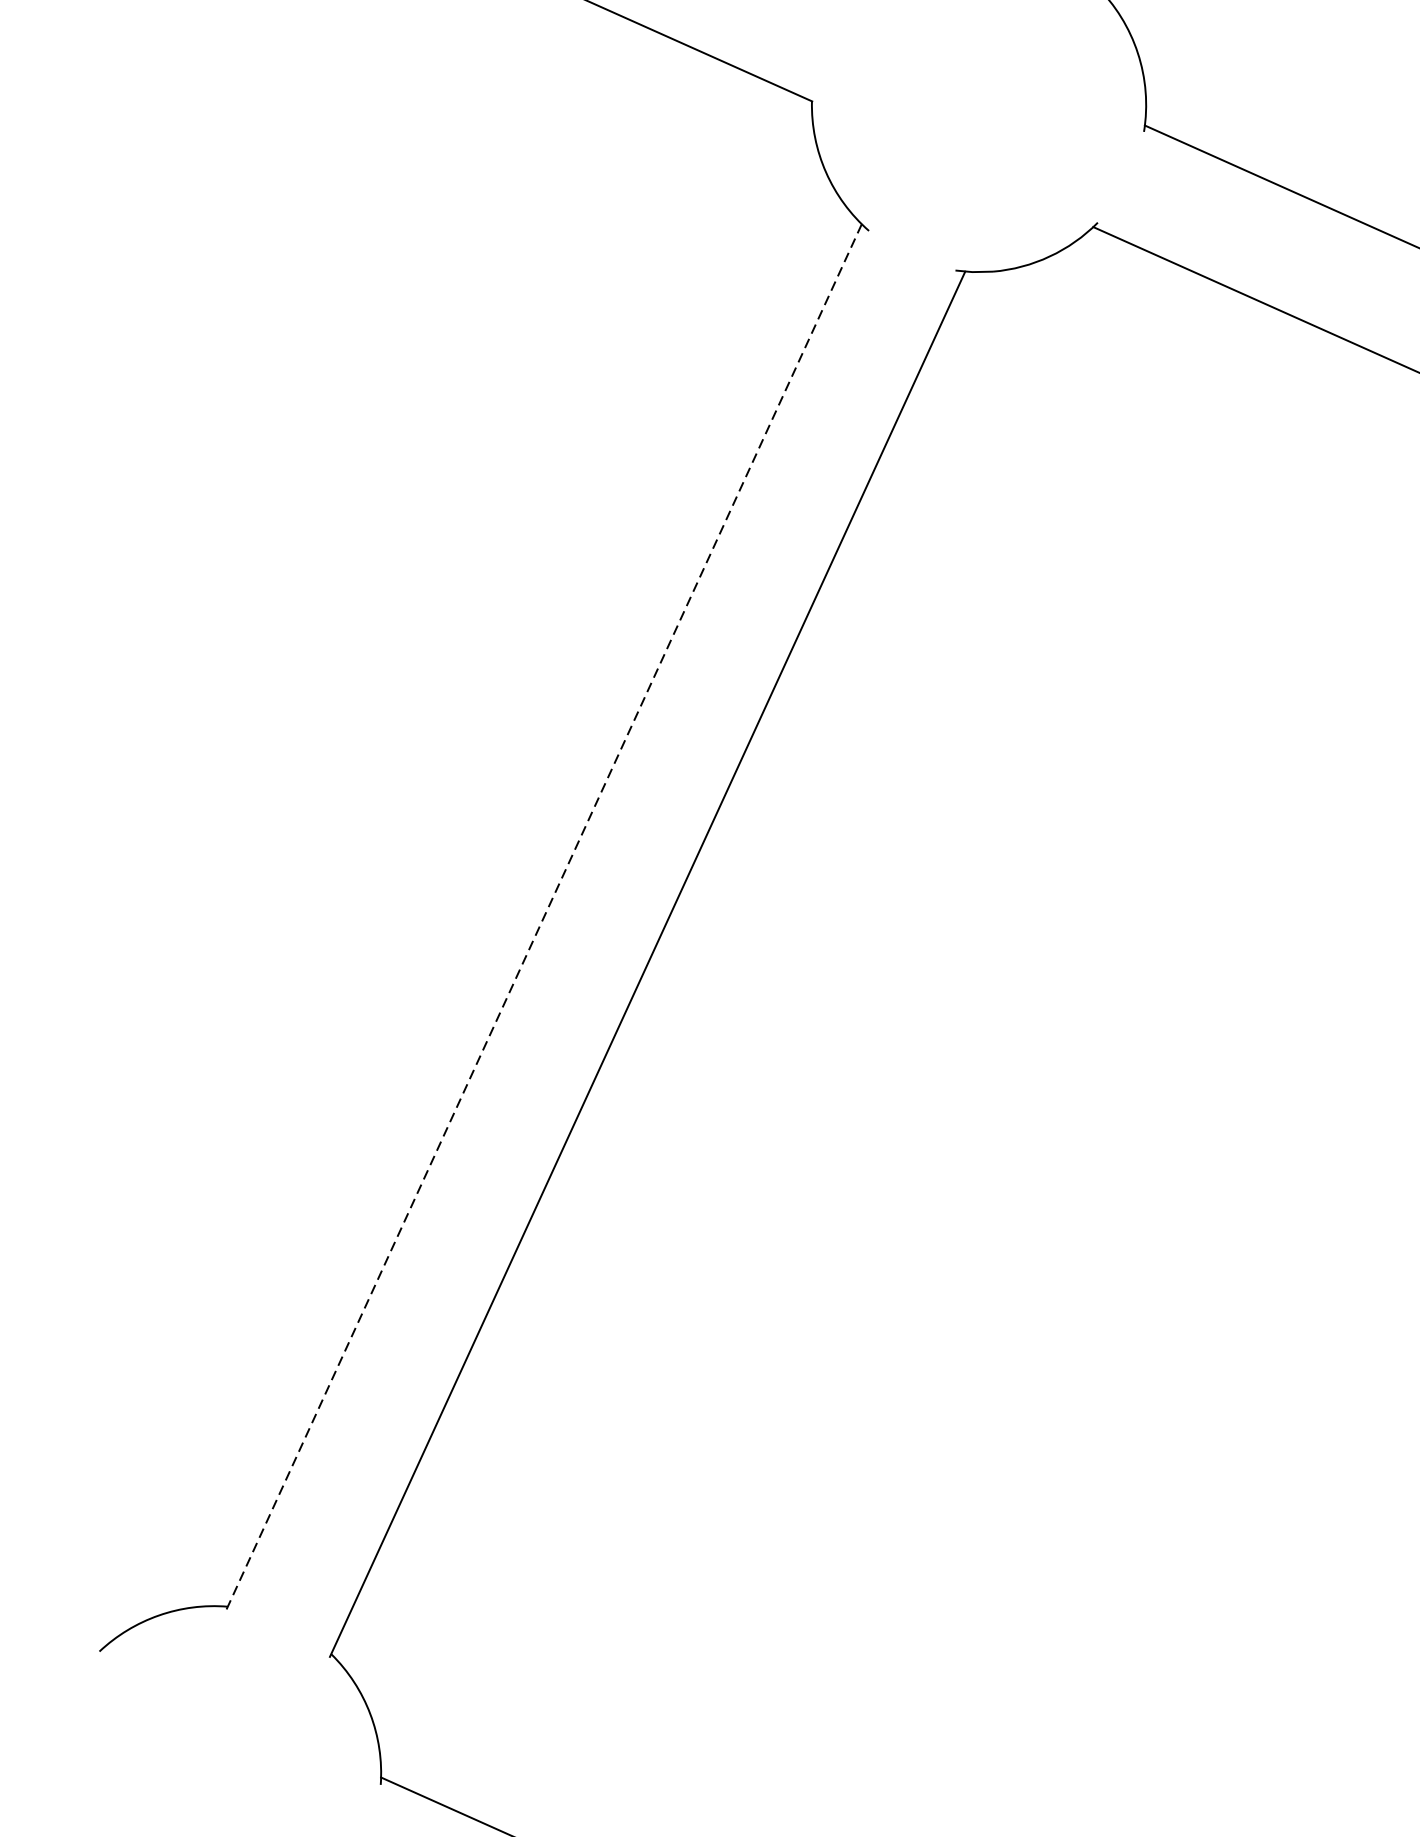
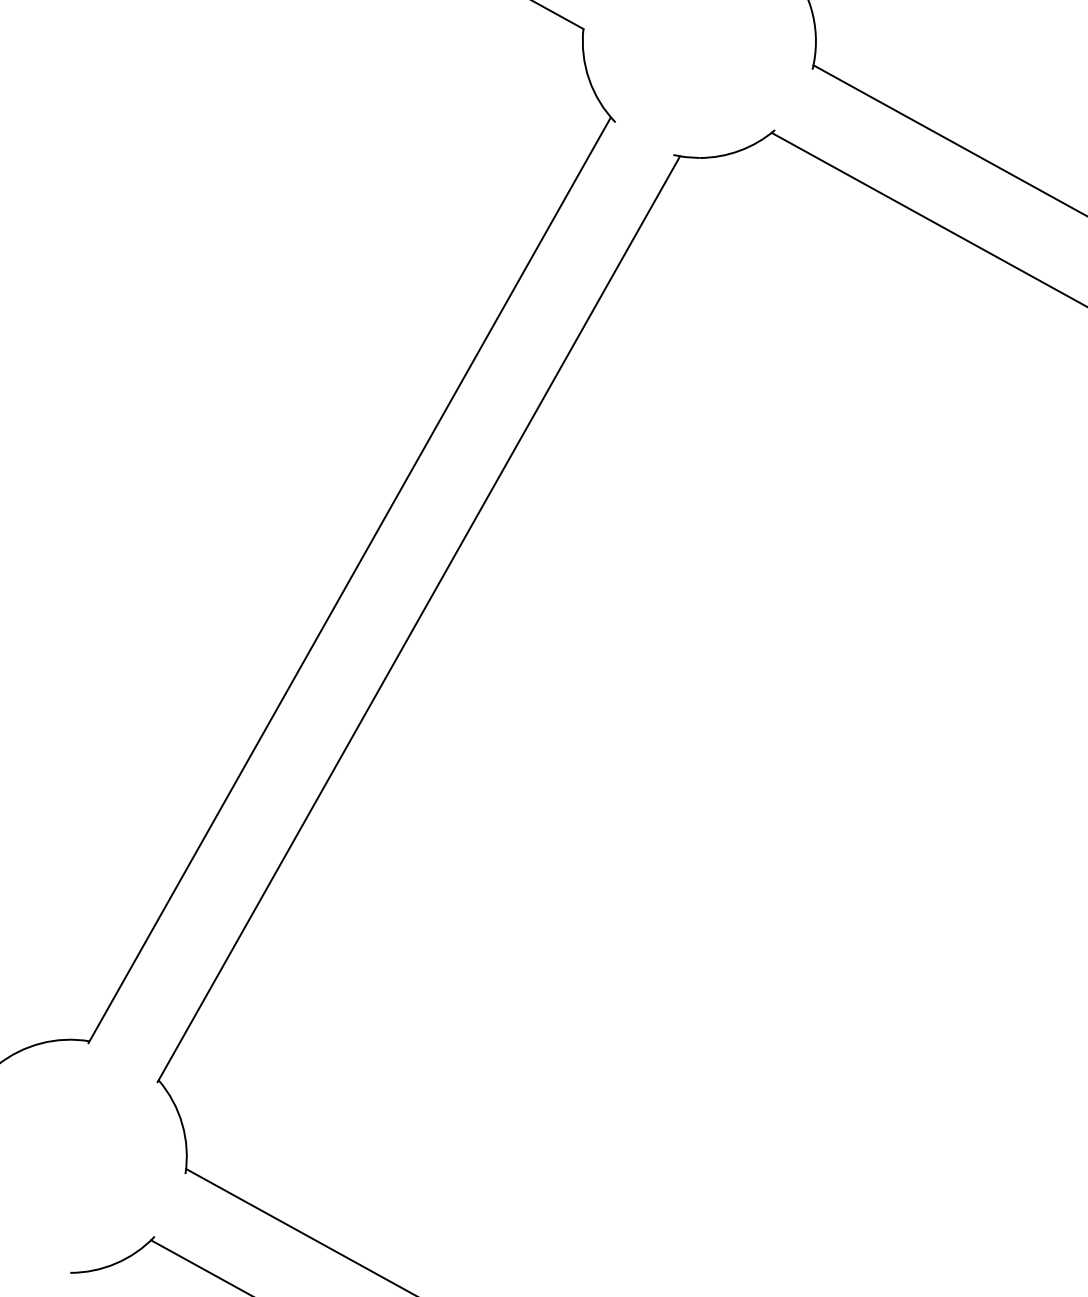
line: (543, 917) -> (349, 580), dashed -> solid

